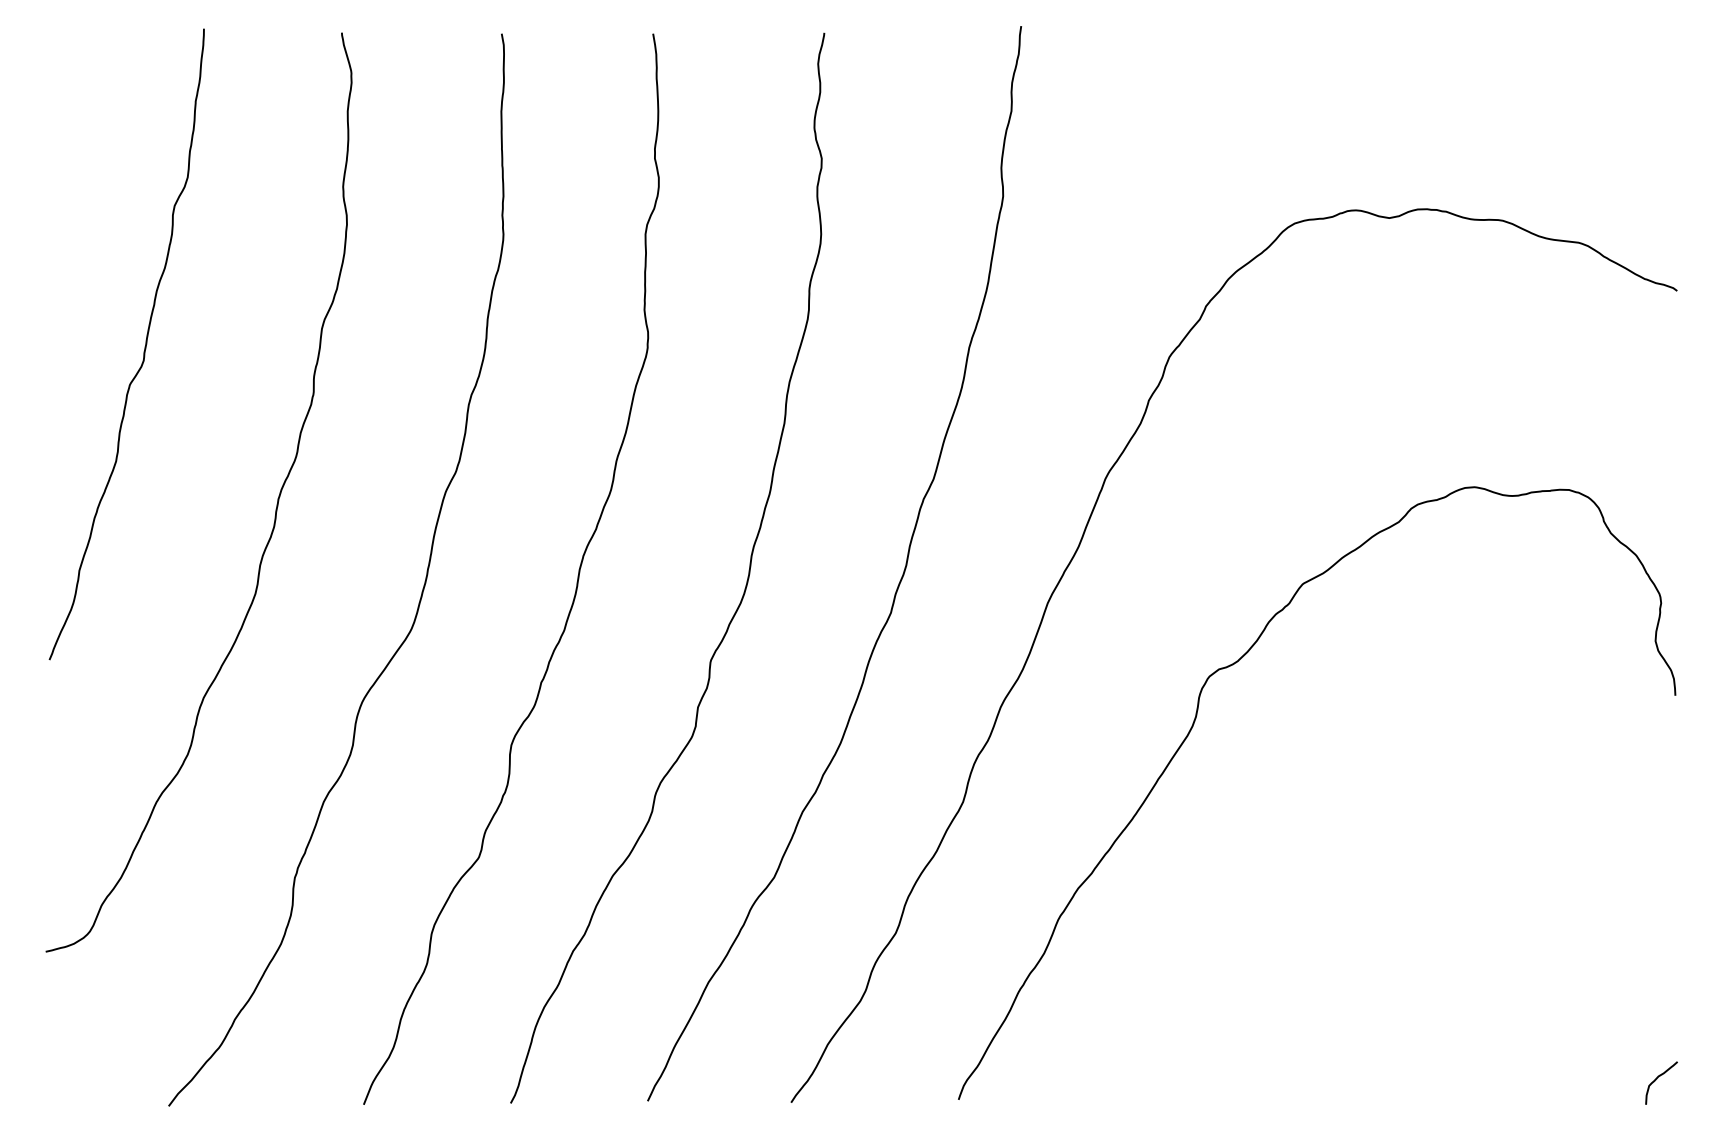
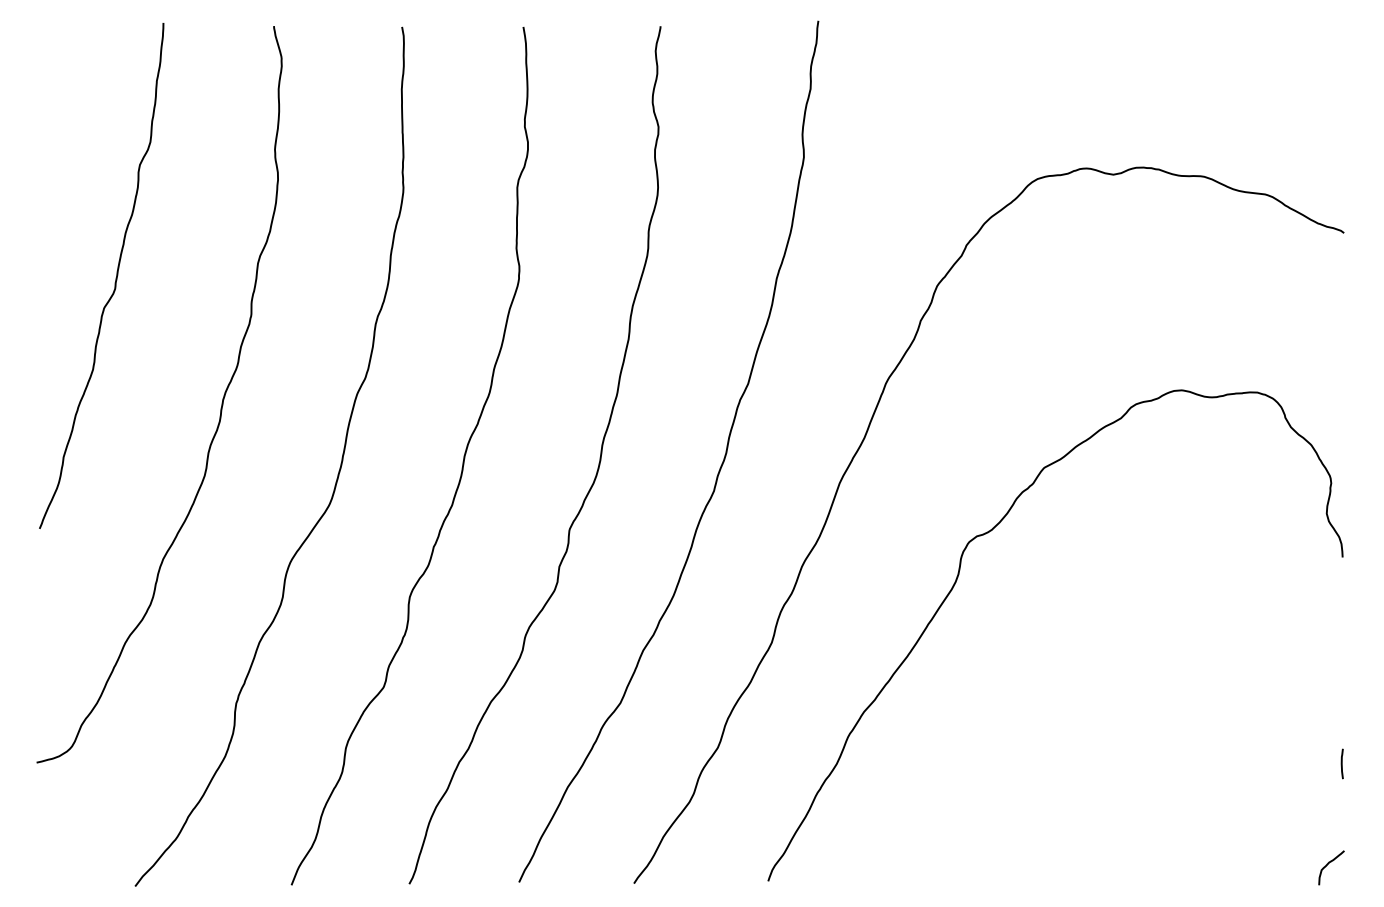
line: (1674, 953) -> (1341, 764), added

